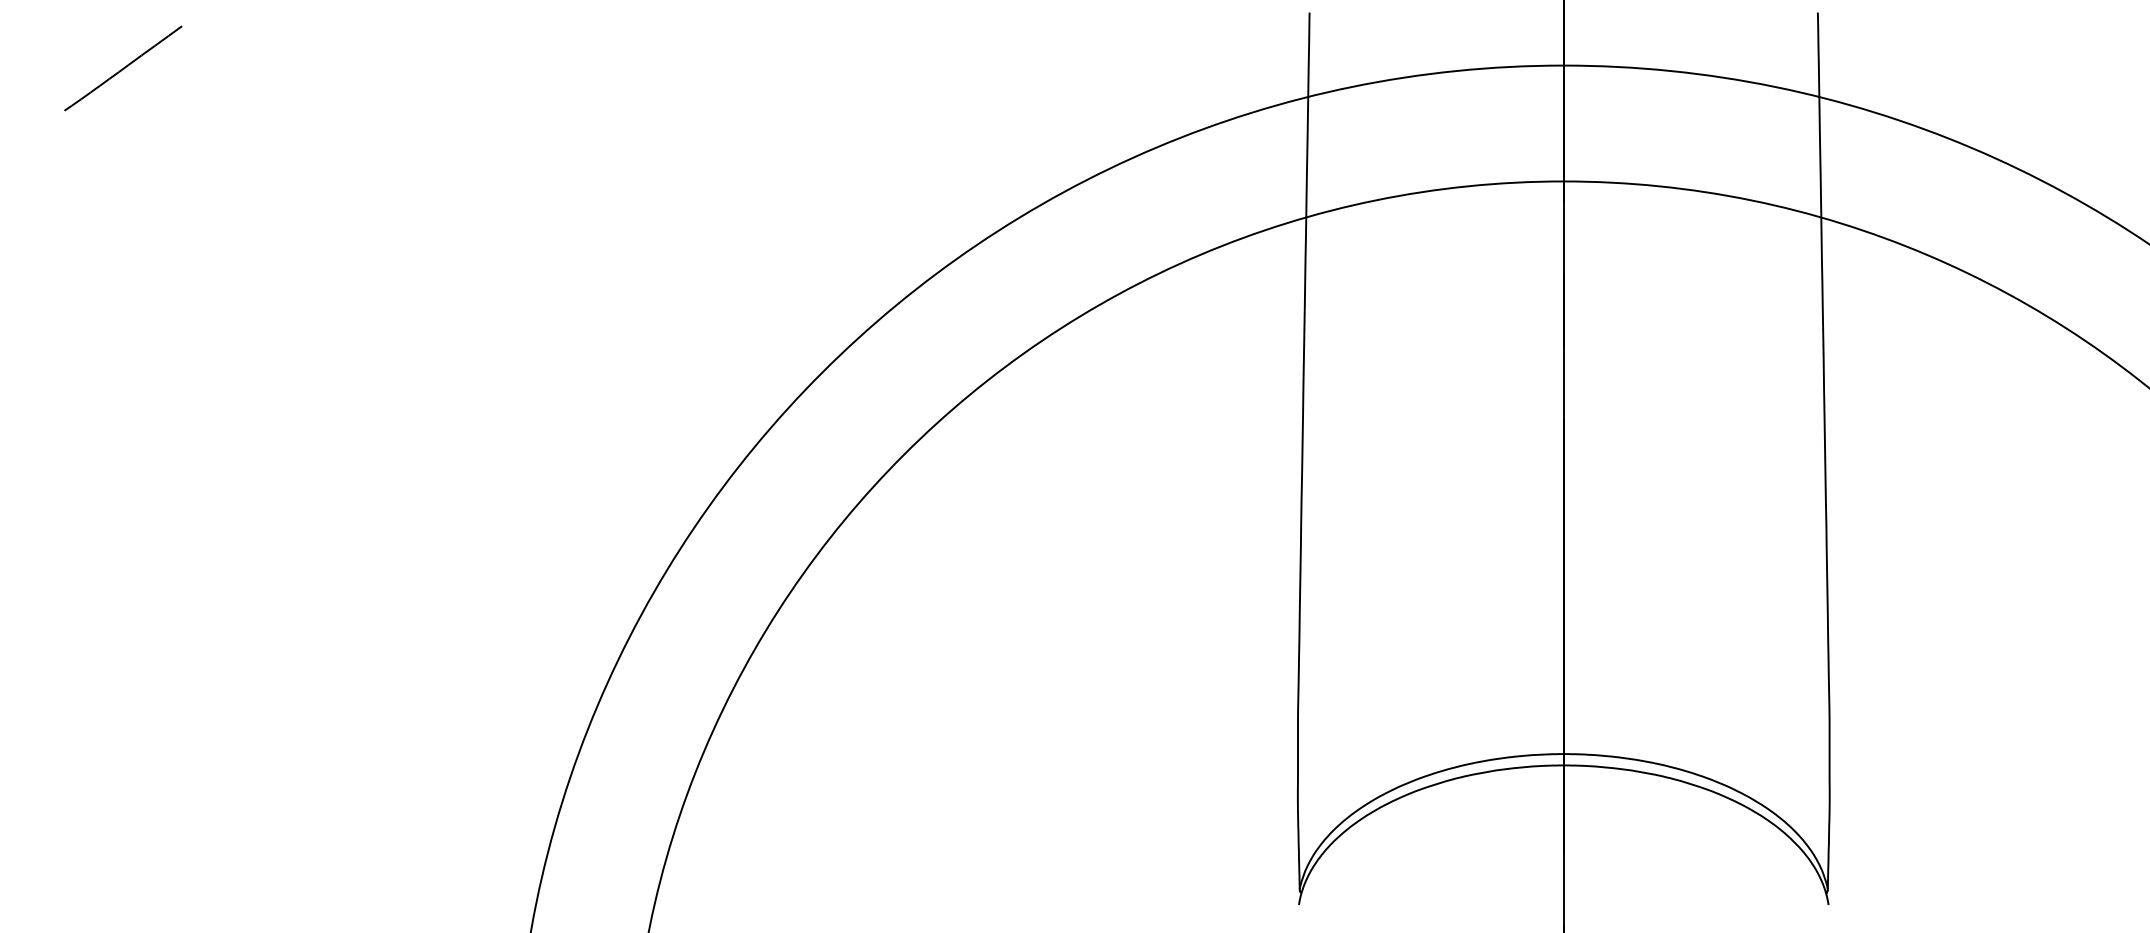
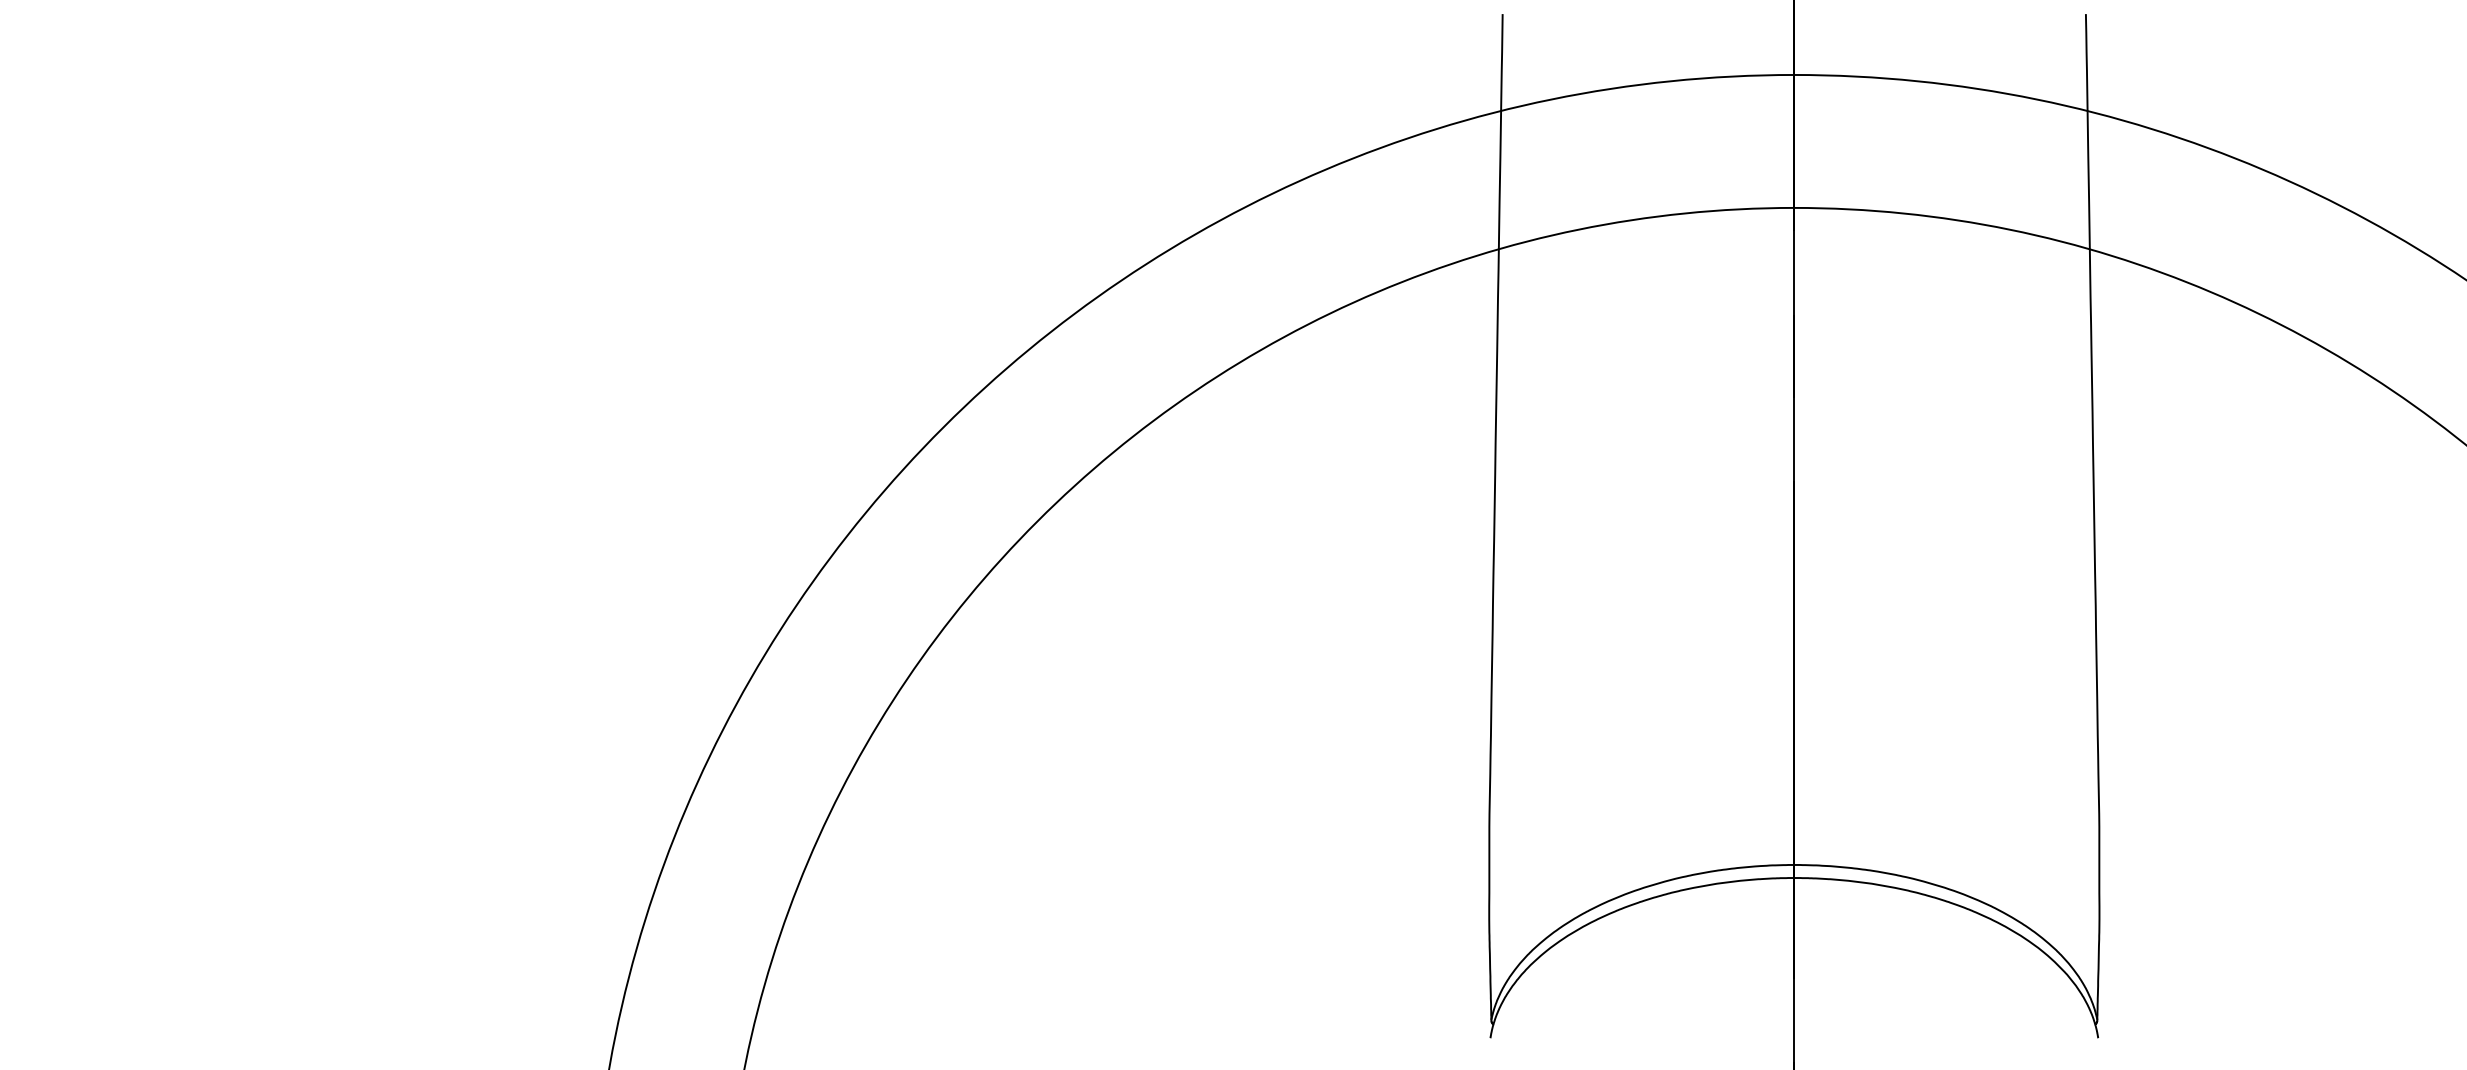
line: (123, 68) -> (141, 78), removed

